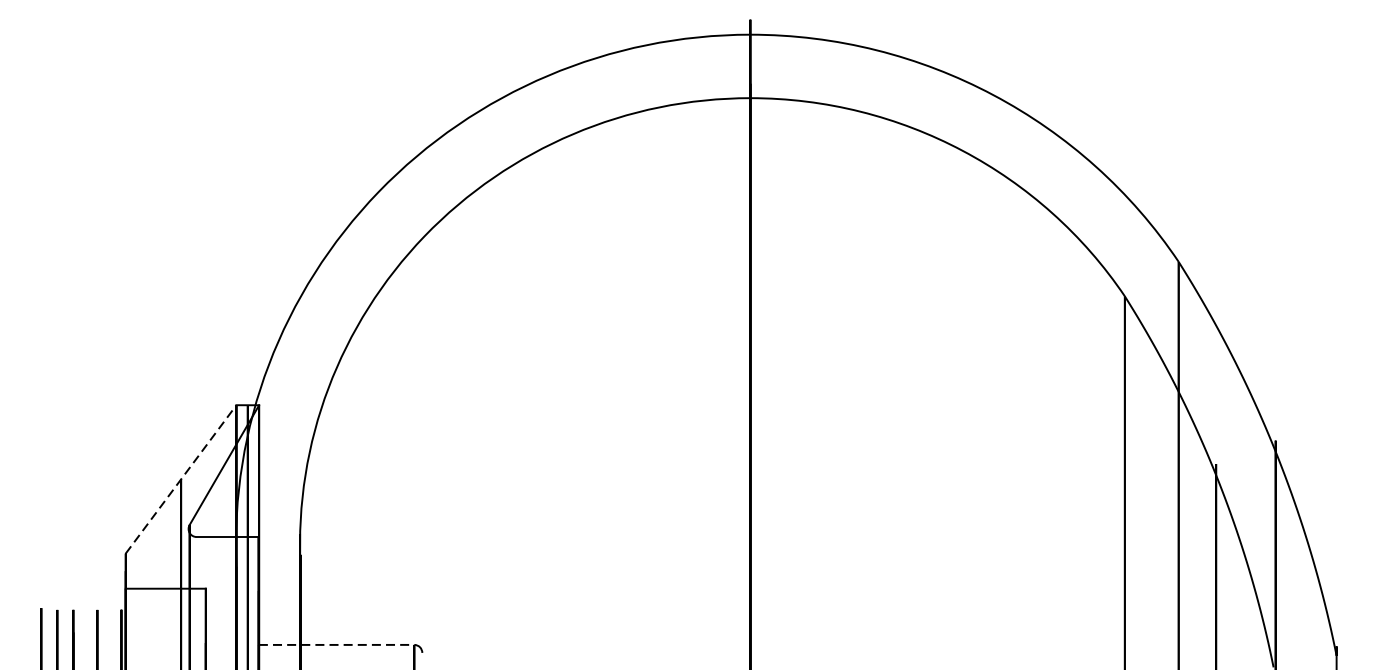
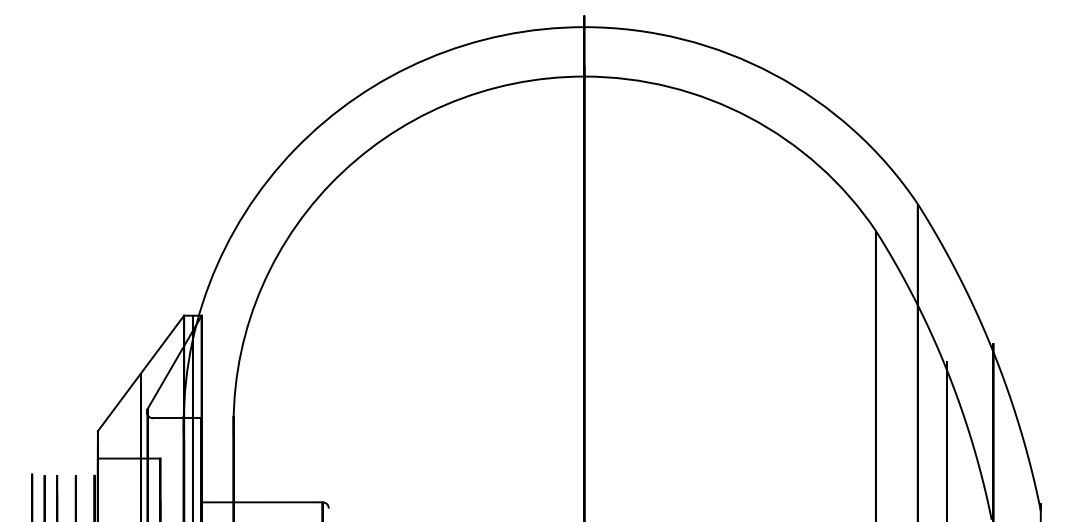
line: (181, 479) -> (141, 373), dashed -> solid
line: (337, 645) -> (262, 502), dashed -> solid

